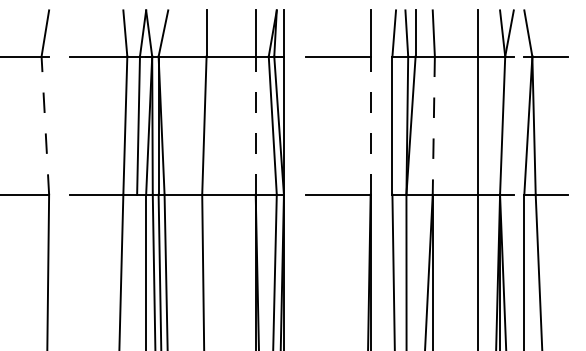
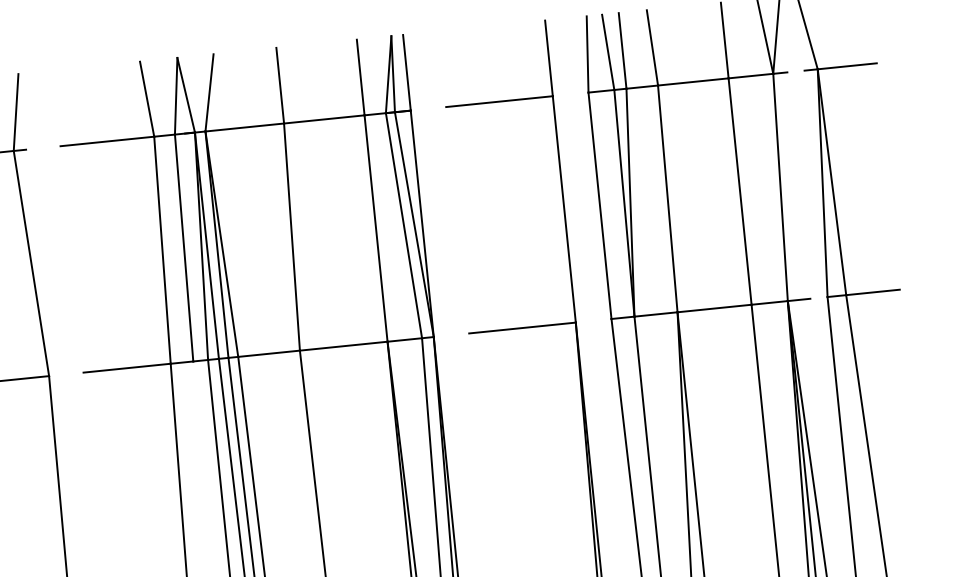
line: (45, 125) -> (31, 263), dashed -> solid
line: (255, 125) -> (375, 228), dashed -> solid
line: (370, 125) -> (564, 209), dashed -> solid
line: (433, 126) -> (667, 200), dashed -> solid

